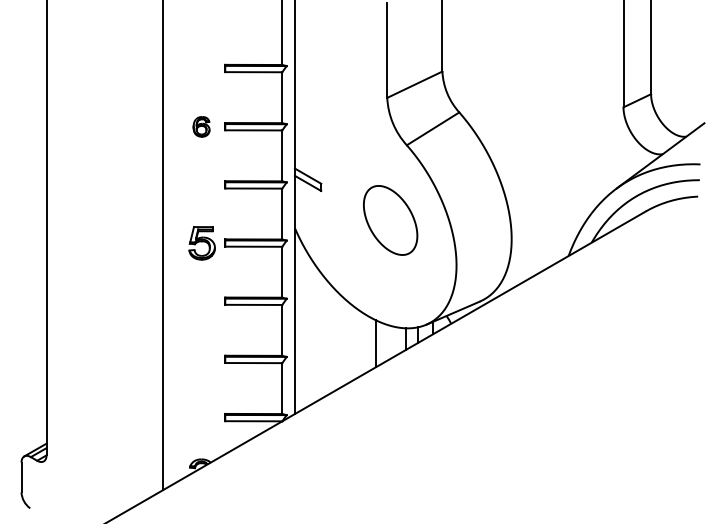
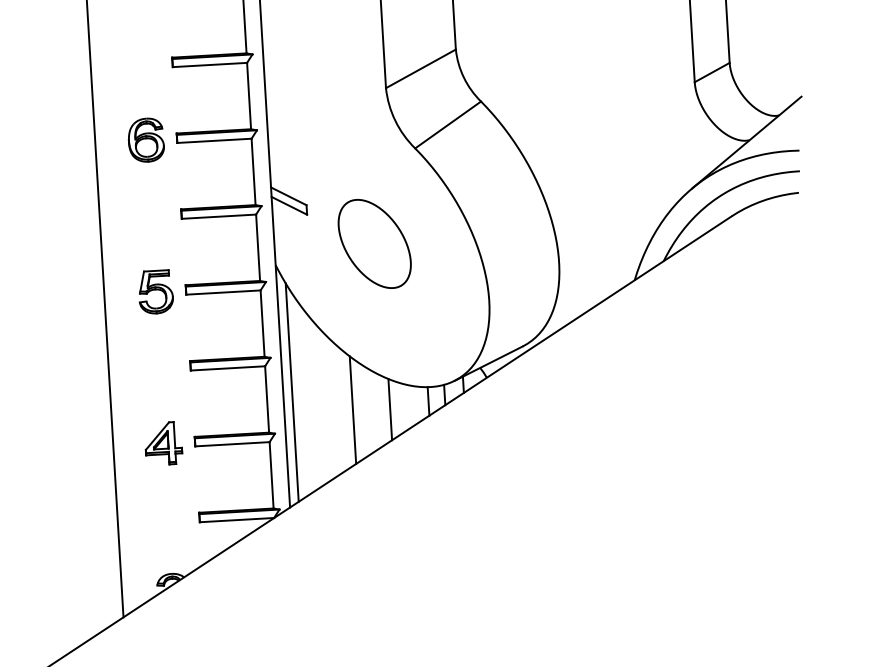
part: (201, 126) -> (145, 139), size x1.67
part: (390, 220) -> (374, 244), moved
line: (301, 326) -> (291, 392), added
line: (347, 342) -> (353, 410), added
part: (200, 359) -> (162, 443), added

